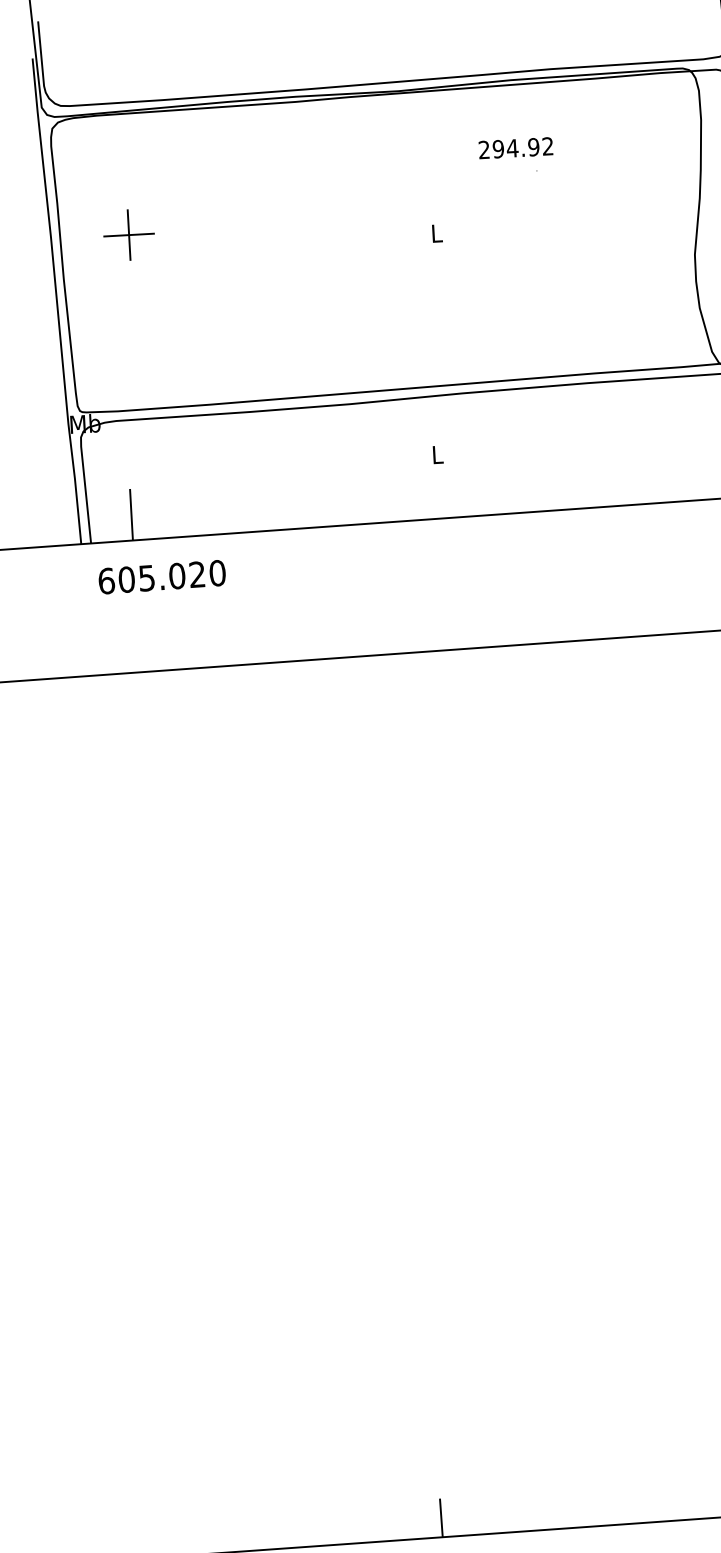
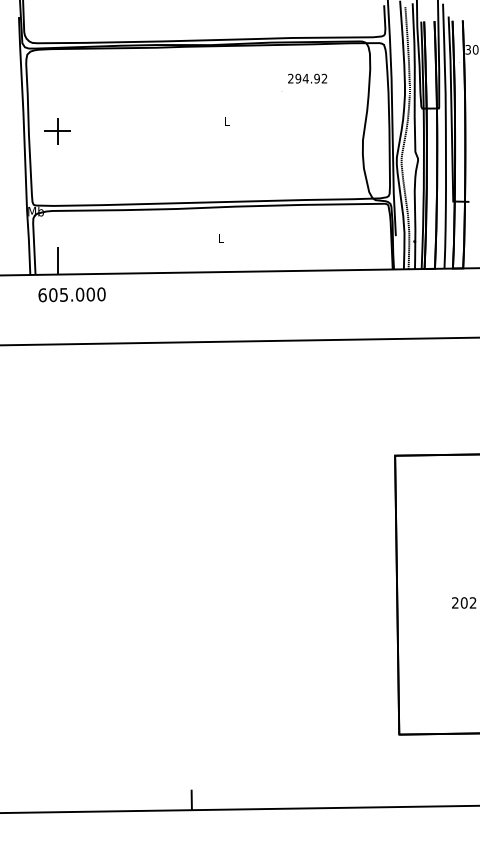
text: (515, 147) -> (307, 78), moved
part: (128, 235) -> (57, 131), moved
text: (196, 574) -> (90, 294), 605.020 -> 605.000

